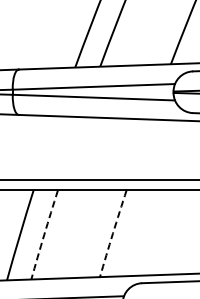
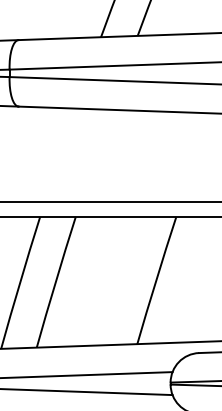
arc: (112, 233) -> (155, 280), dashed -> solid
arc: (44, 234) -> (56, 281), dashed -> solid

